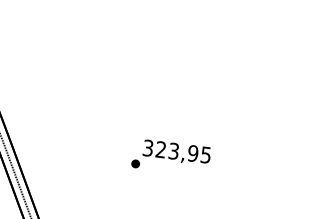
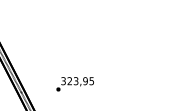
text: (169, 157) -> (74, 84), moved

